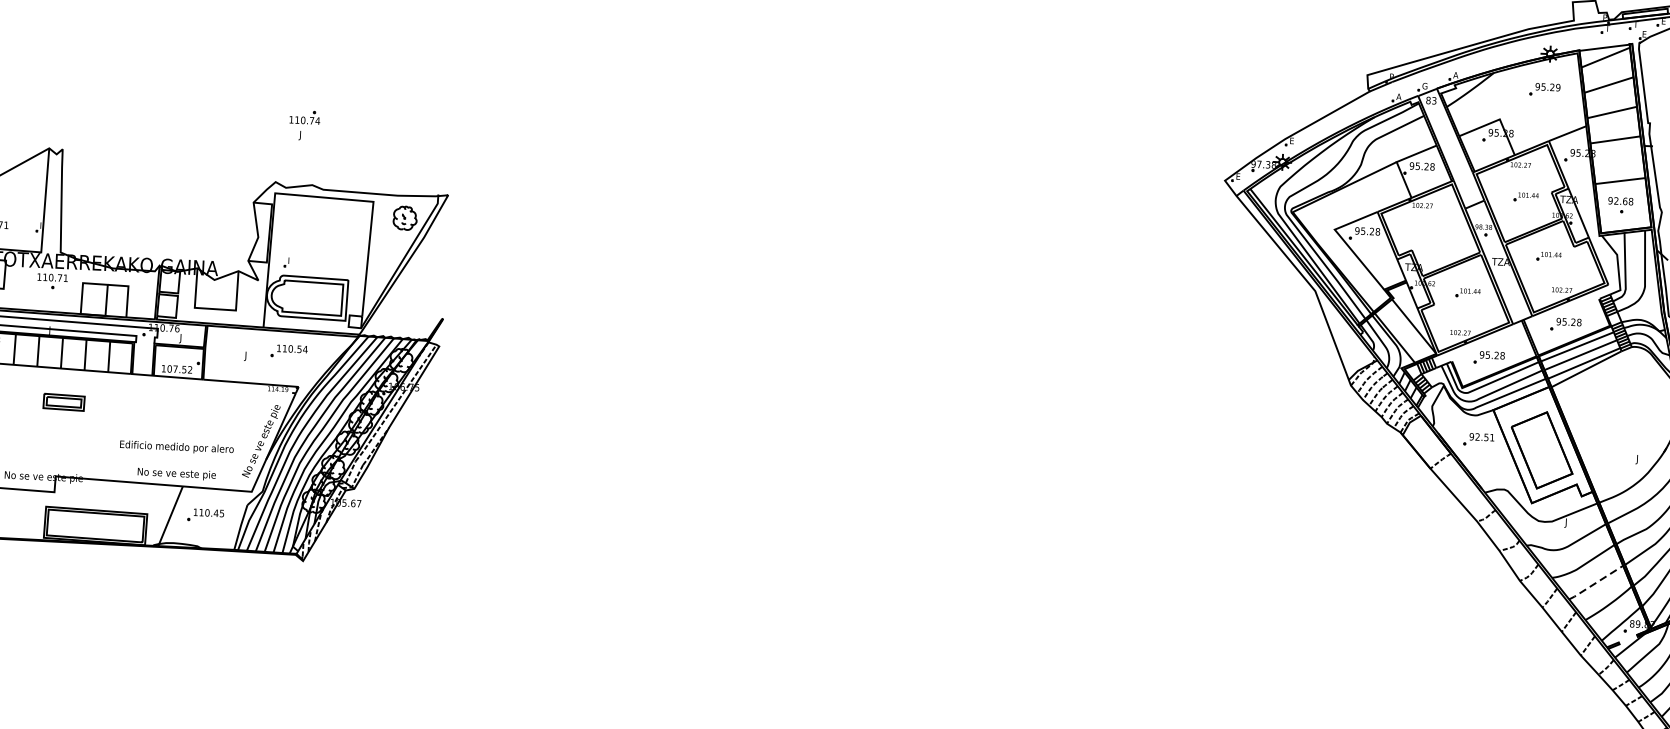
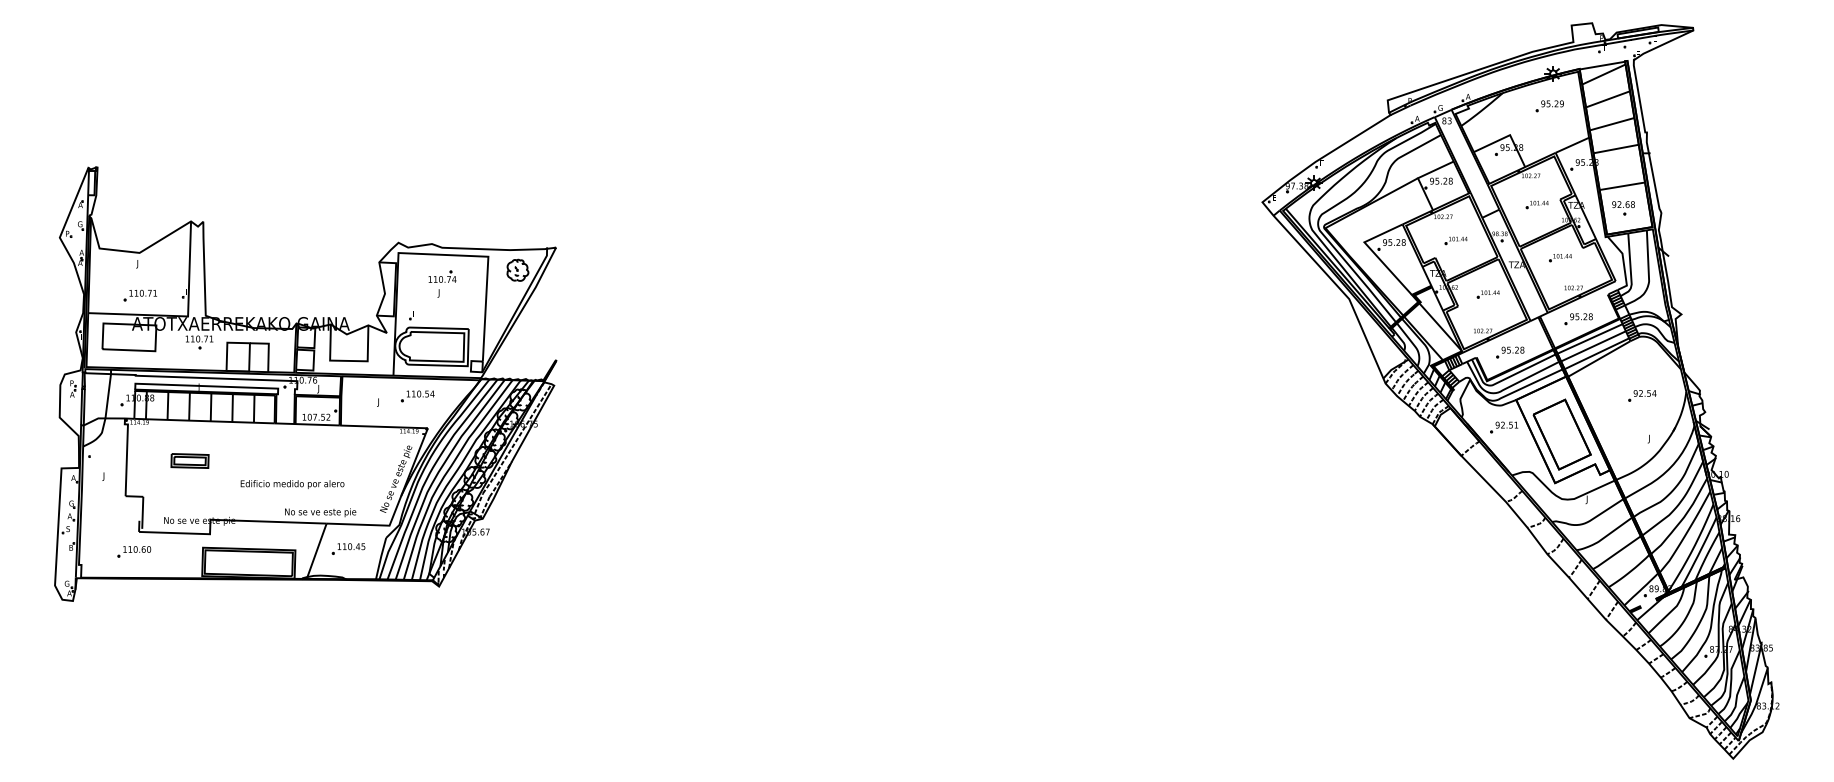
part: (304, 124) -> (442, 283), moved
part: (1434, 232) -> (1455, 240), added
part: (63, 401) -> (189, 460), moved
part: (1632, 411) -> (1642, 395), added
text: (176, 447) -> (292, 484), moved
line: (1595, 583) -> (1616, 553), dashed -> solid

